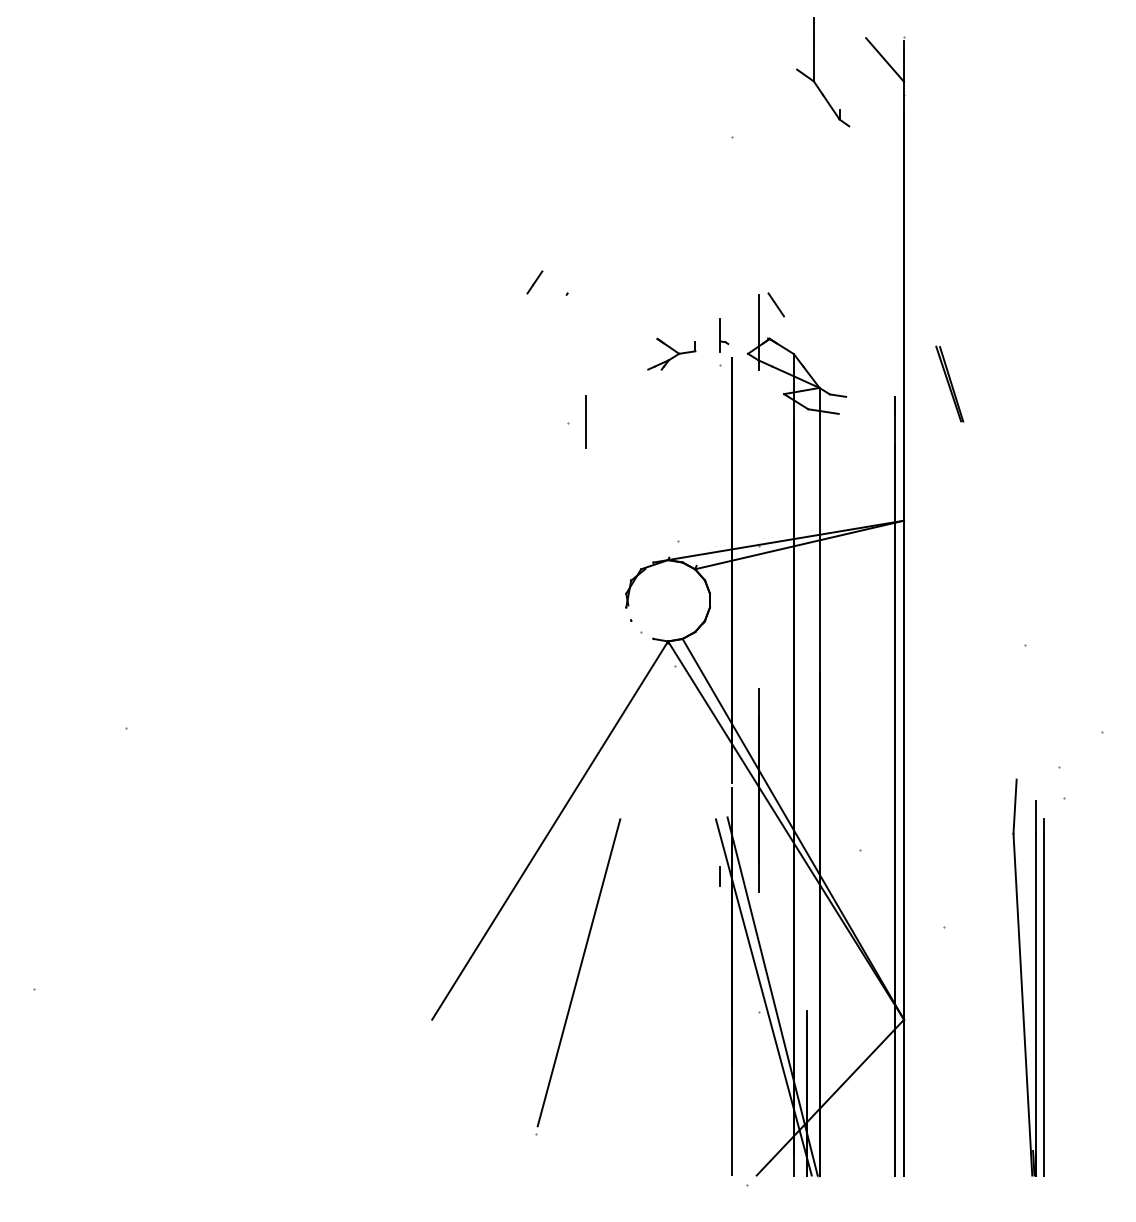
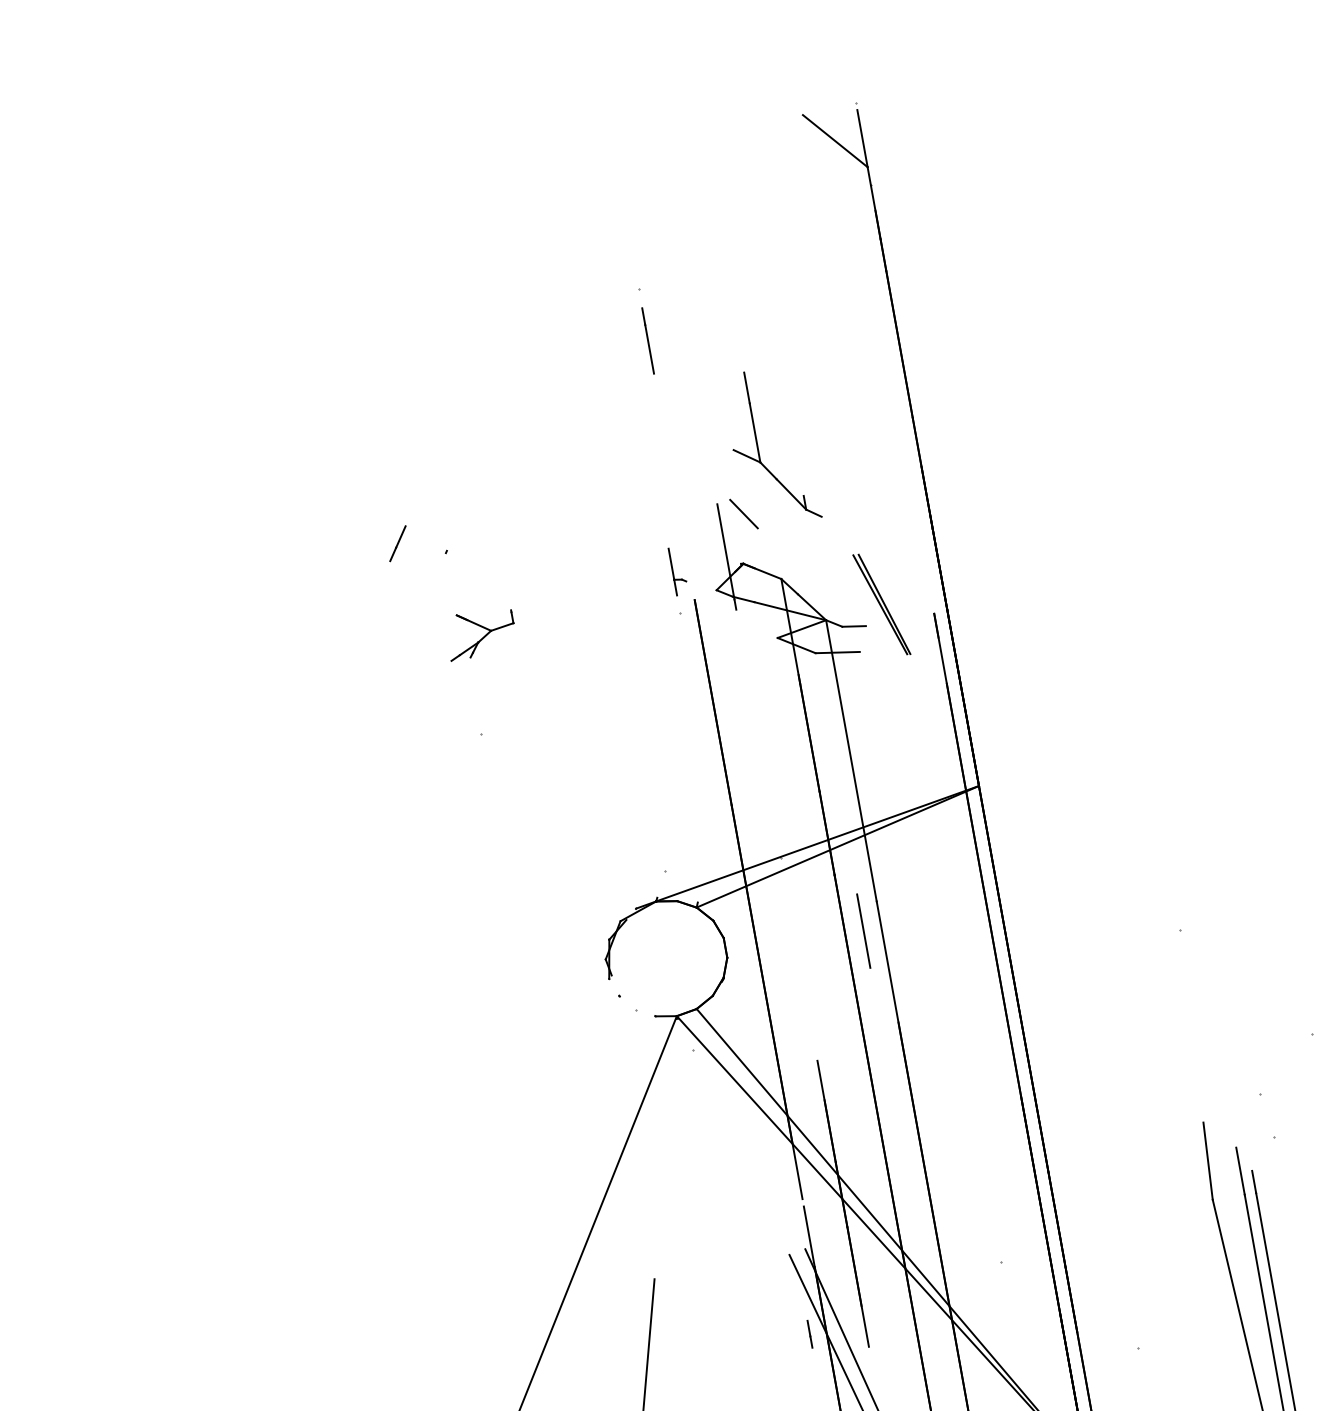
part: (814, 72) -> (758, 449), moved
line: (731, 173) -> (647, 340), added
part: (671, 353) -> (480, 632), moved
part: (949, 383) -> (881, 603), moved
line: (585, 421) -> (862, 930), moved

